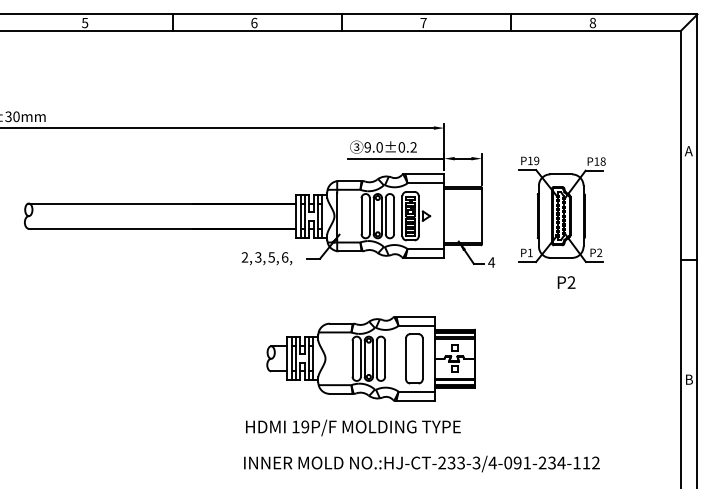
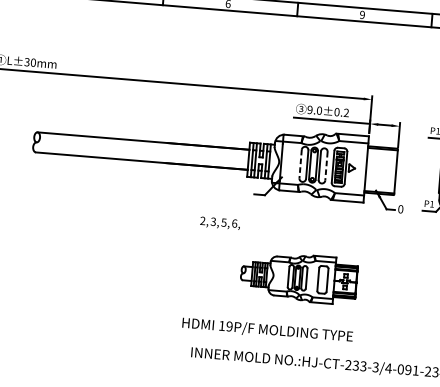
text: (423, 22) -> (362, 14), 7 -> 9
line: (361, 216) -> (300, 164), solid -> dashed
line: (394, 216) -> (326, 166), solid -> dashed
text: (266, 258) -> (219, 223), moved
text: (491, 262) -> (400, 209), 4 -> 0
part: (370, 358) -> (298, 277), size x0.7
text: (353, 427) -> (267, 330), moved

